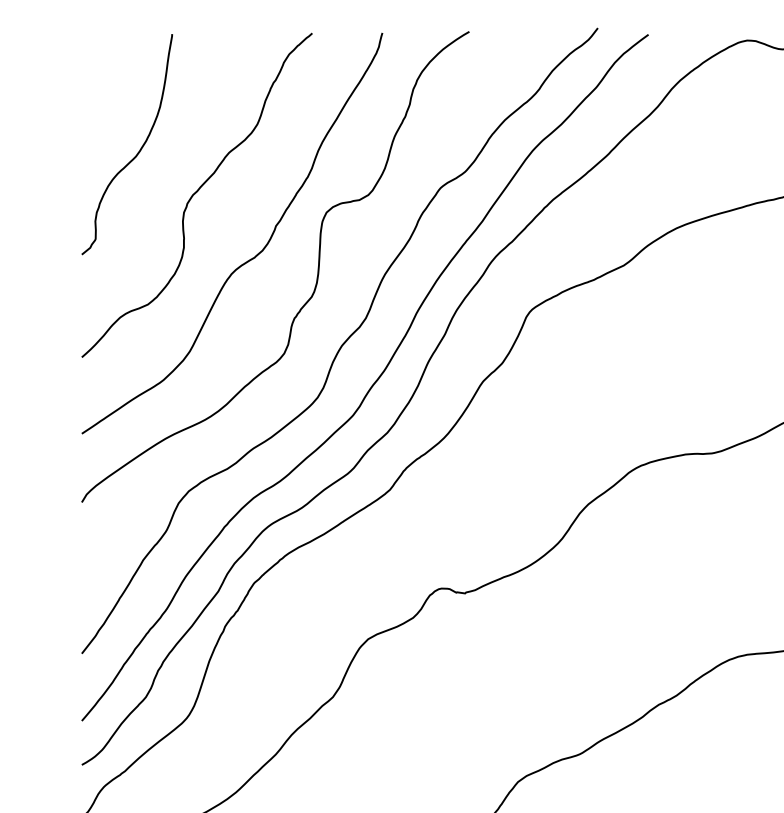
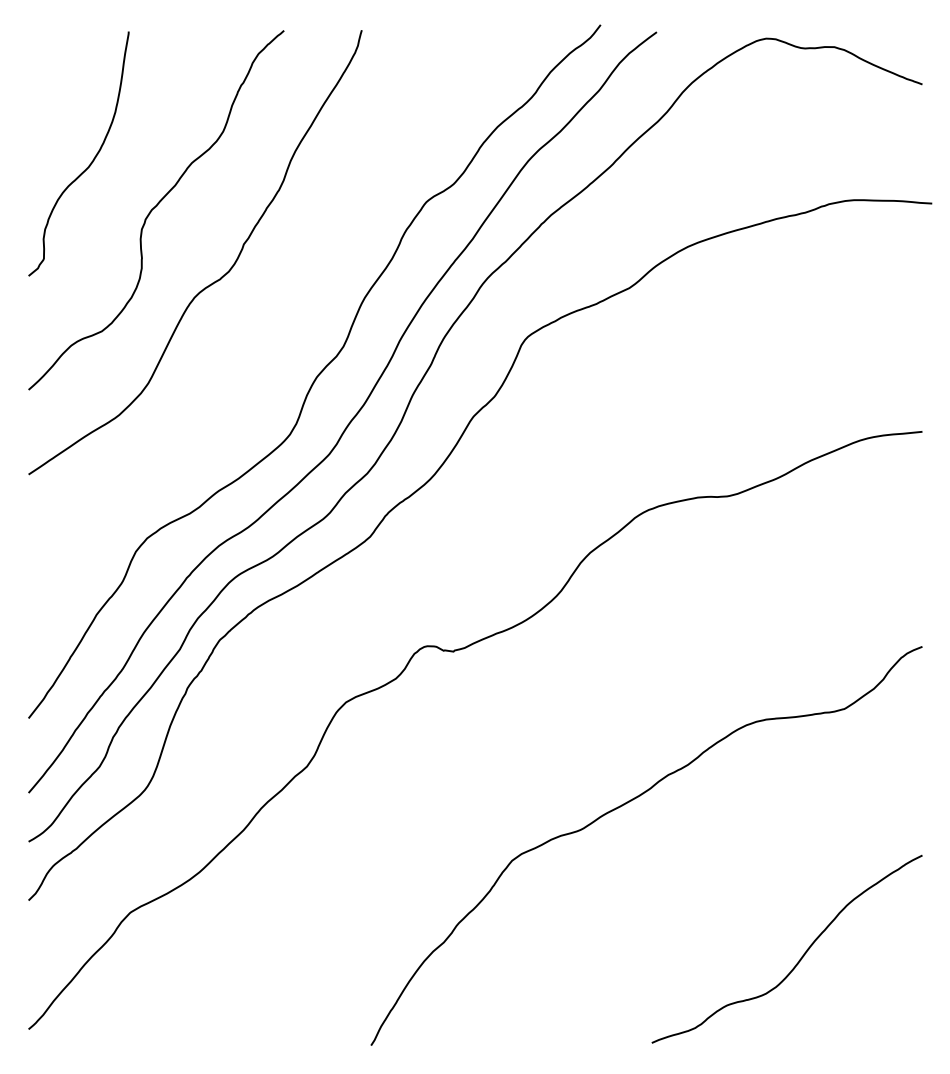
curve: (317, 273) -> (289, 296), removed

